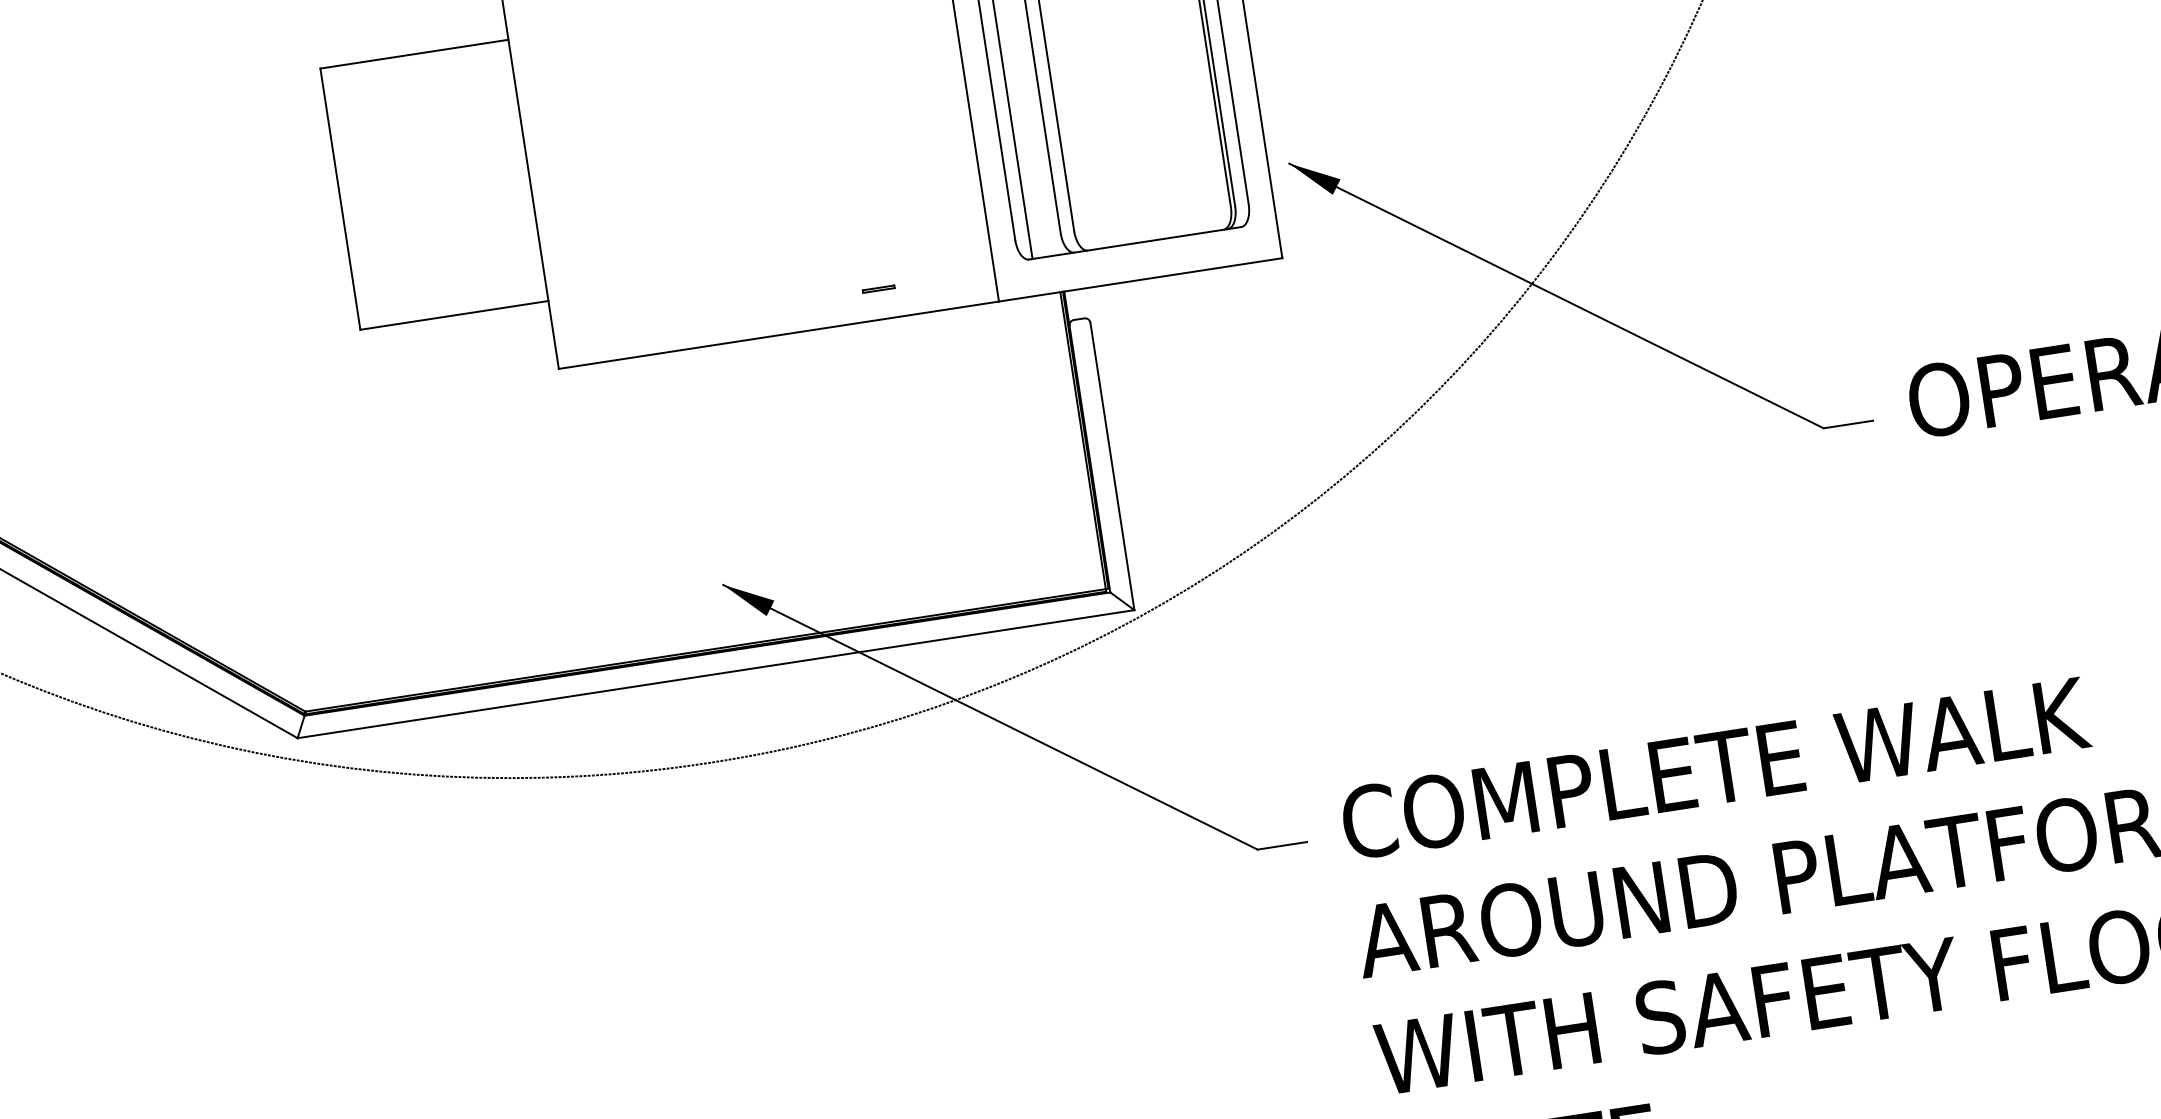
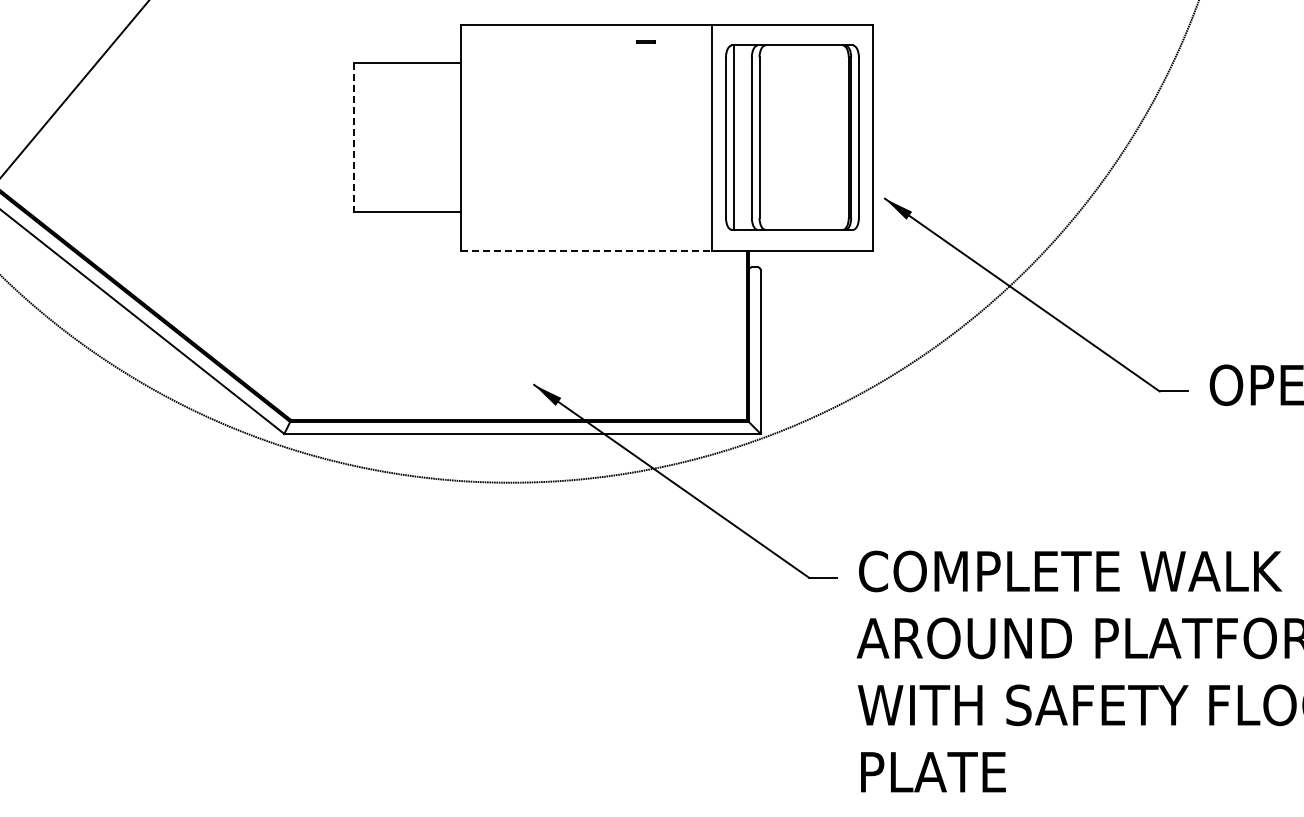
line: (341, 200) -> (354, 138), solid -> dashed
line: (878, 289) -> (645, 233), removed
line: (779, 334) -> (586, 250), solid -> dashed

